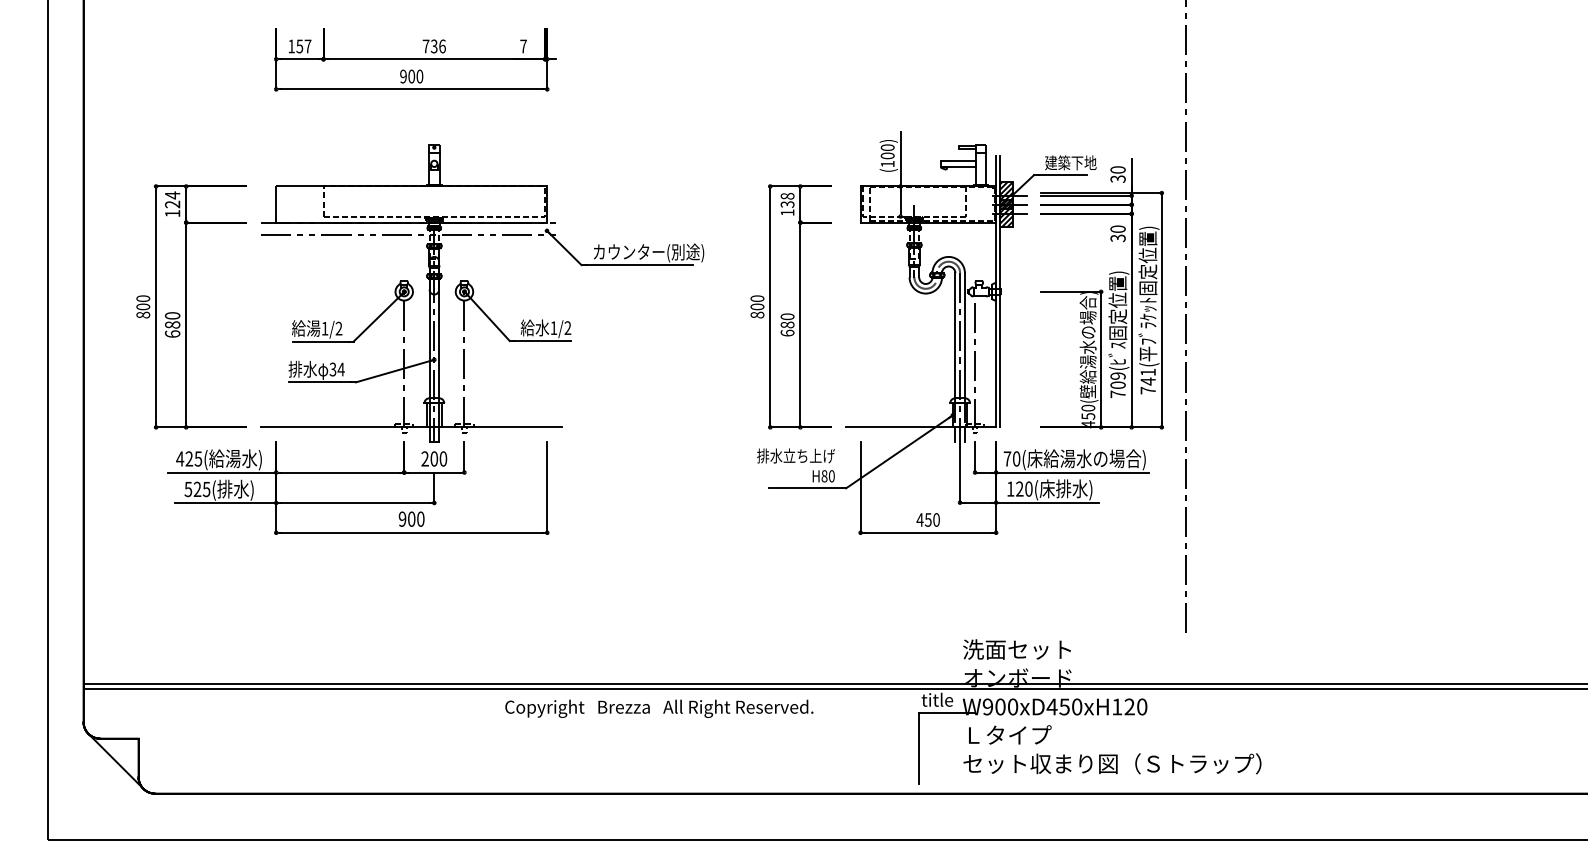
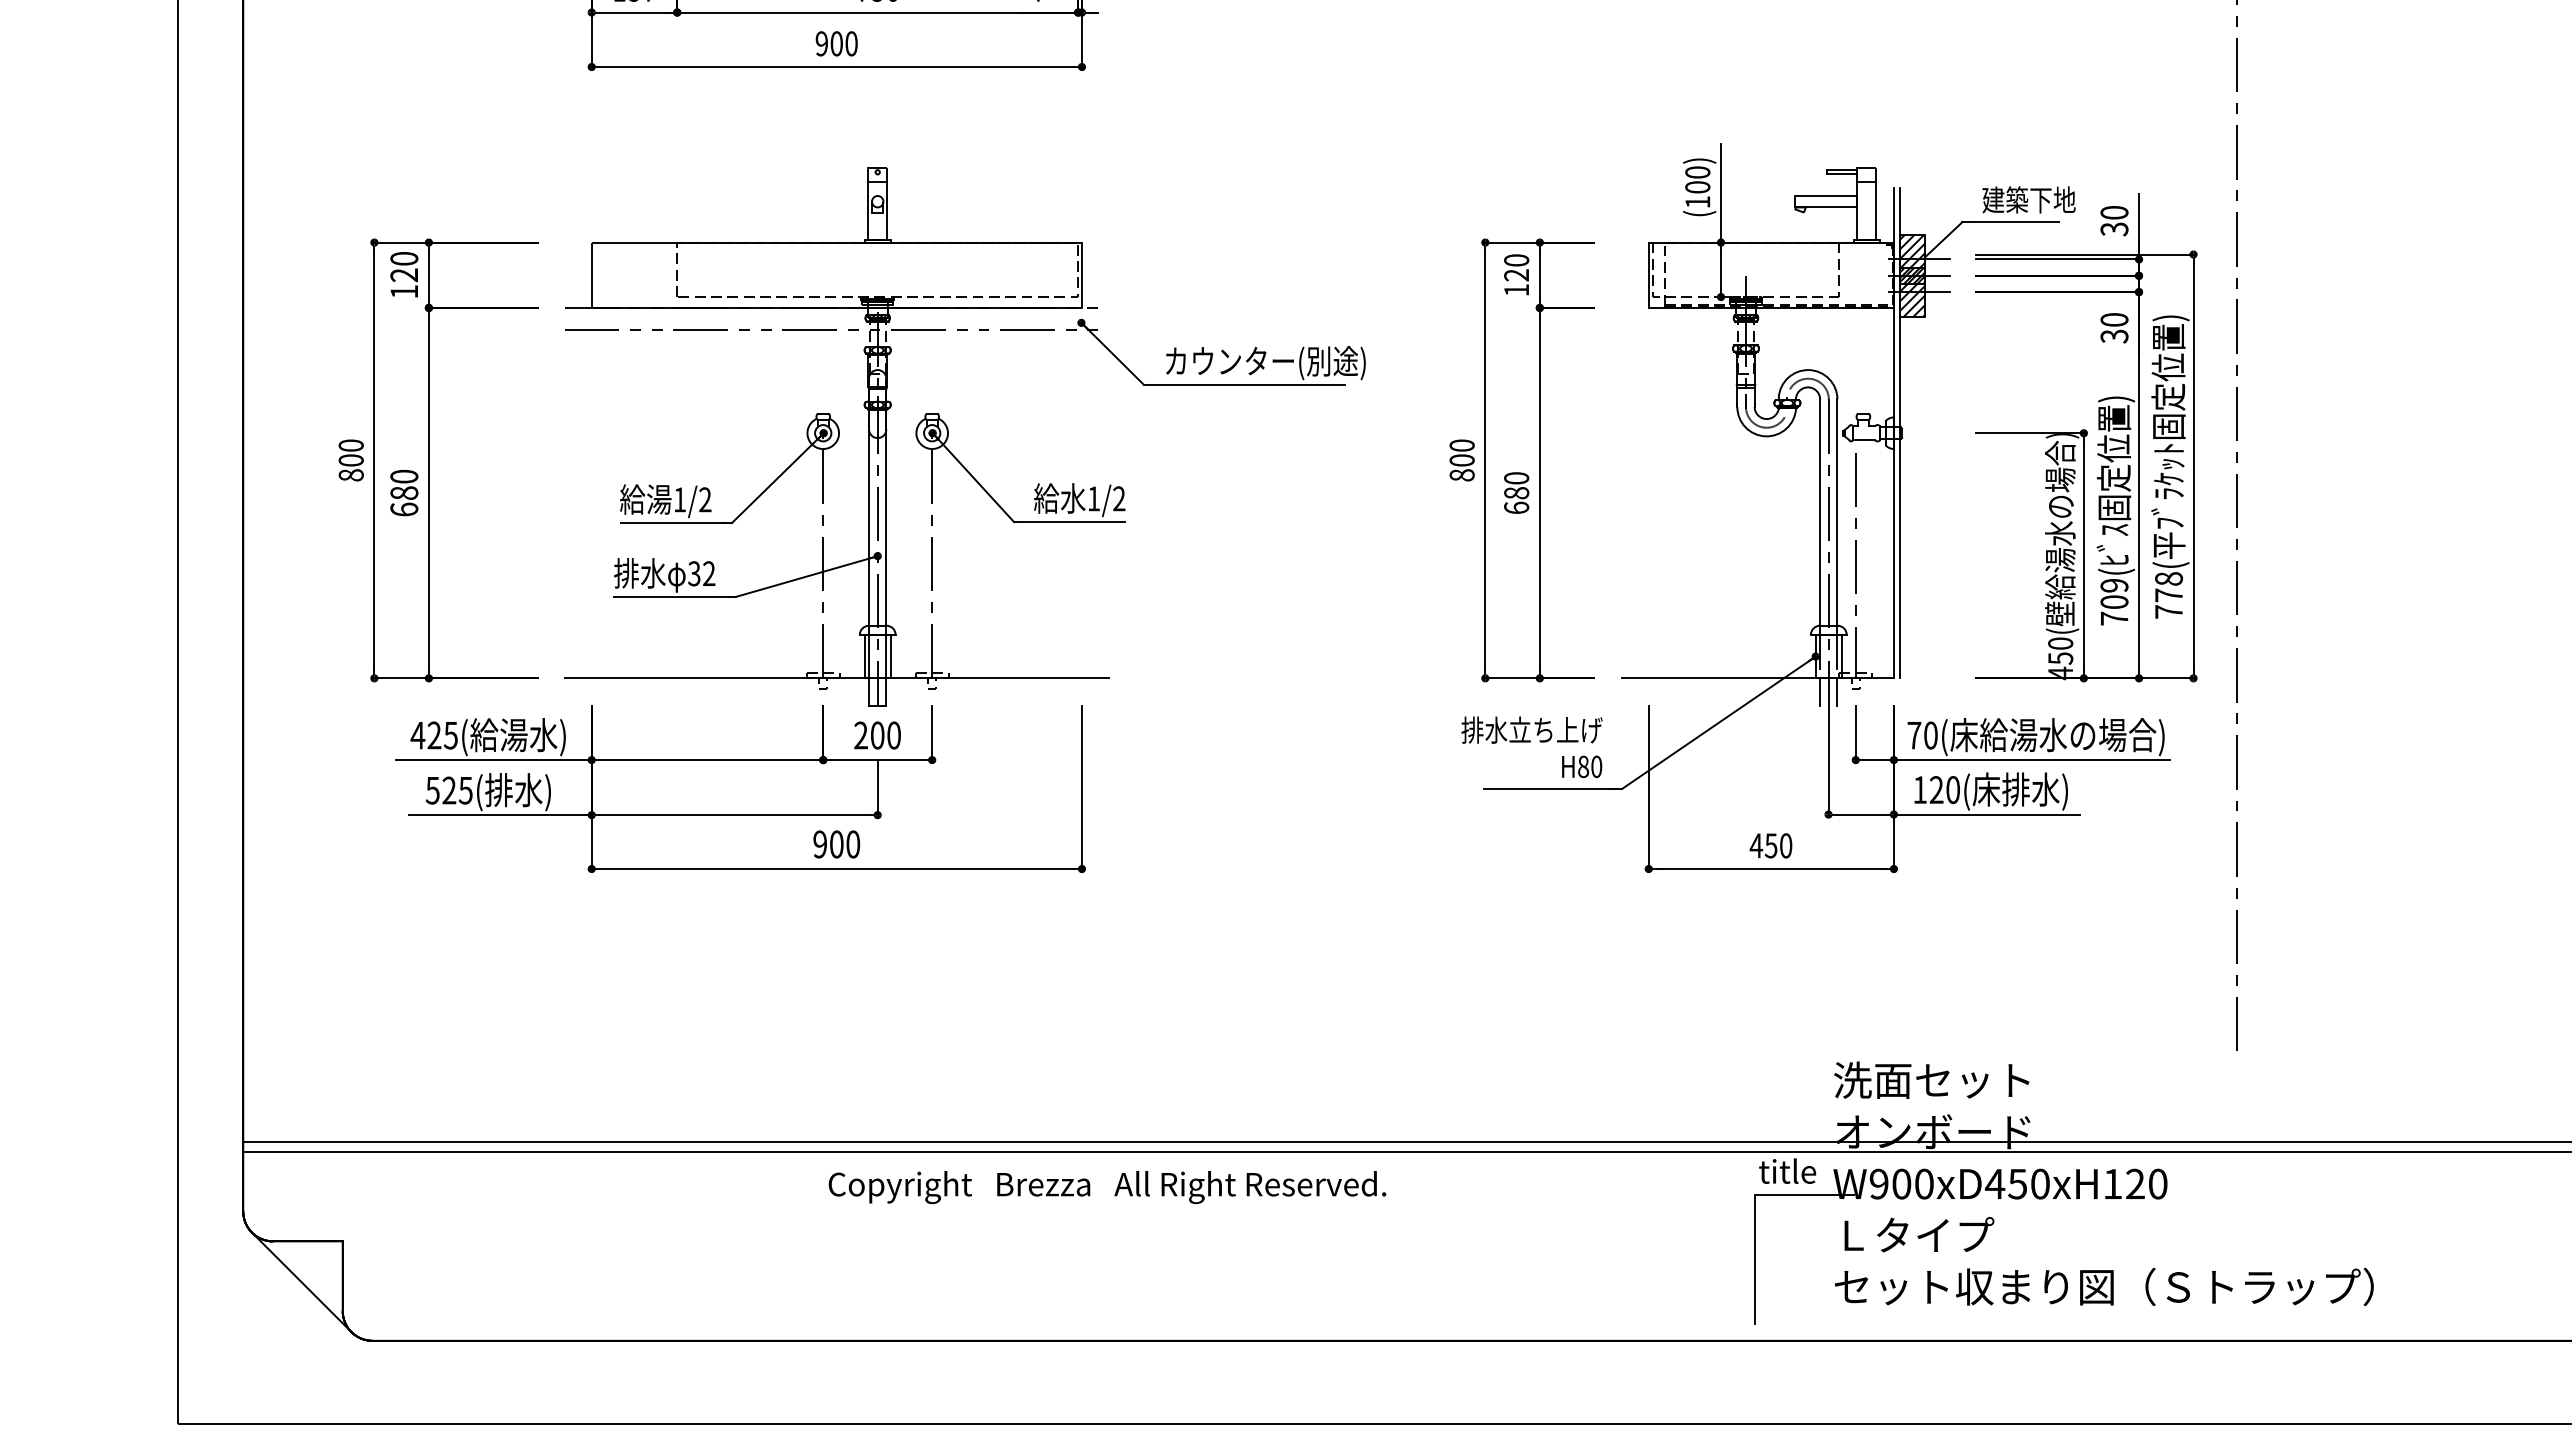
text: (172, 195) -> (404, 258), 124 -> 120
text: (787, 200) -> (1516, 267), 138 -> 120
text: (340, 369) -> (707, 573), 34 -> 32
text: (1147, 376) -> (2167, 586), 741( -> 778(
text: (659, 708) -> (1107, 1186), moved

